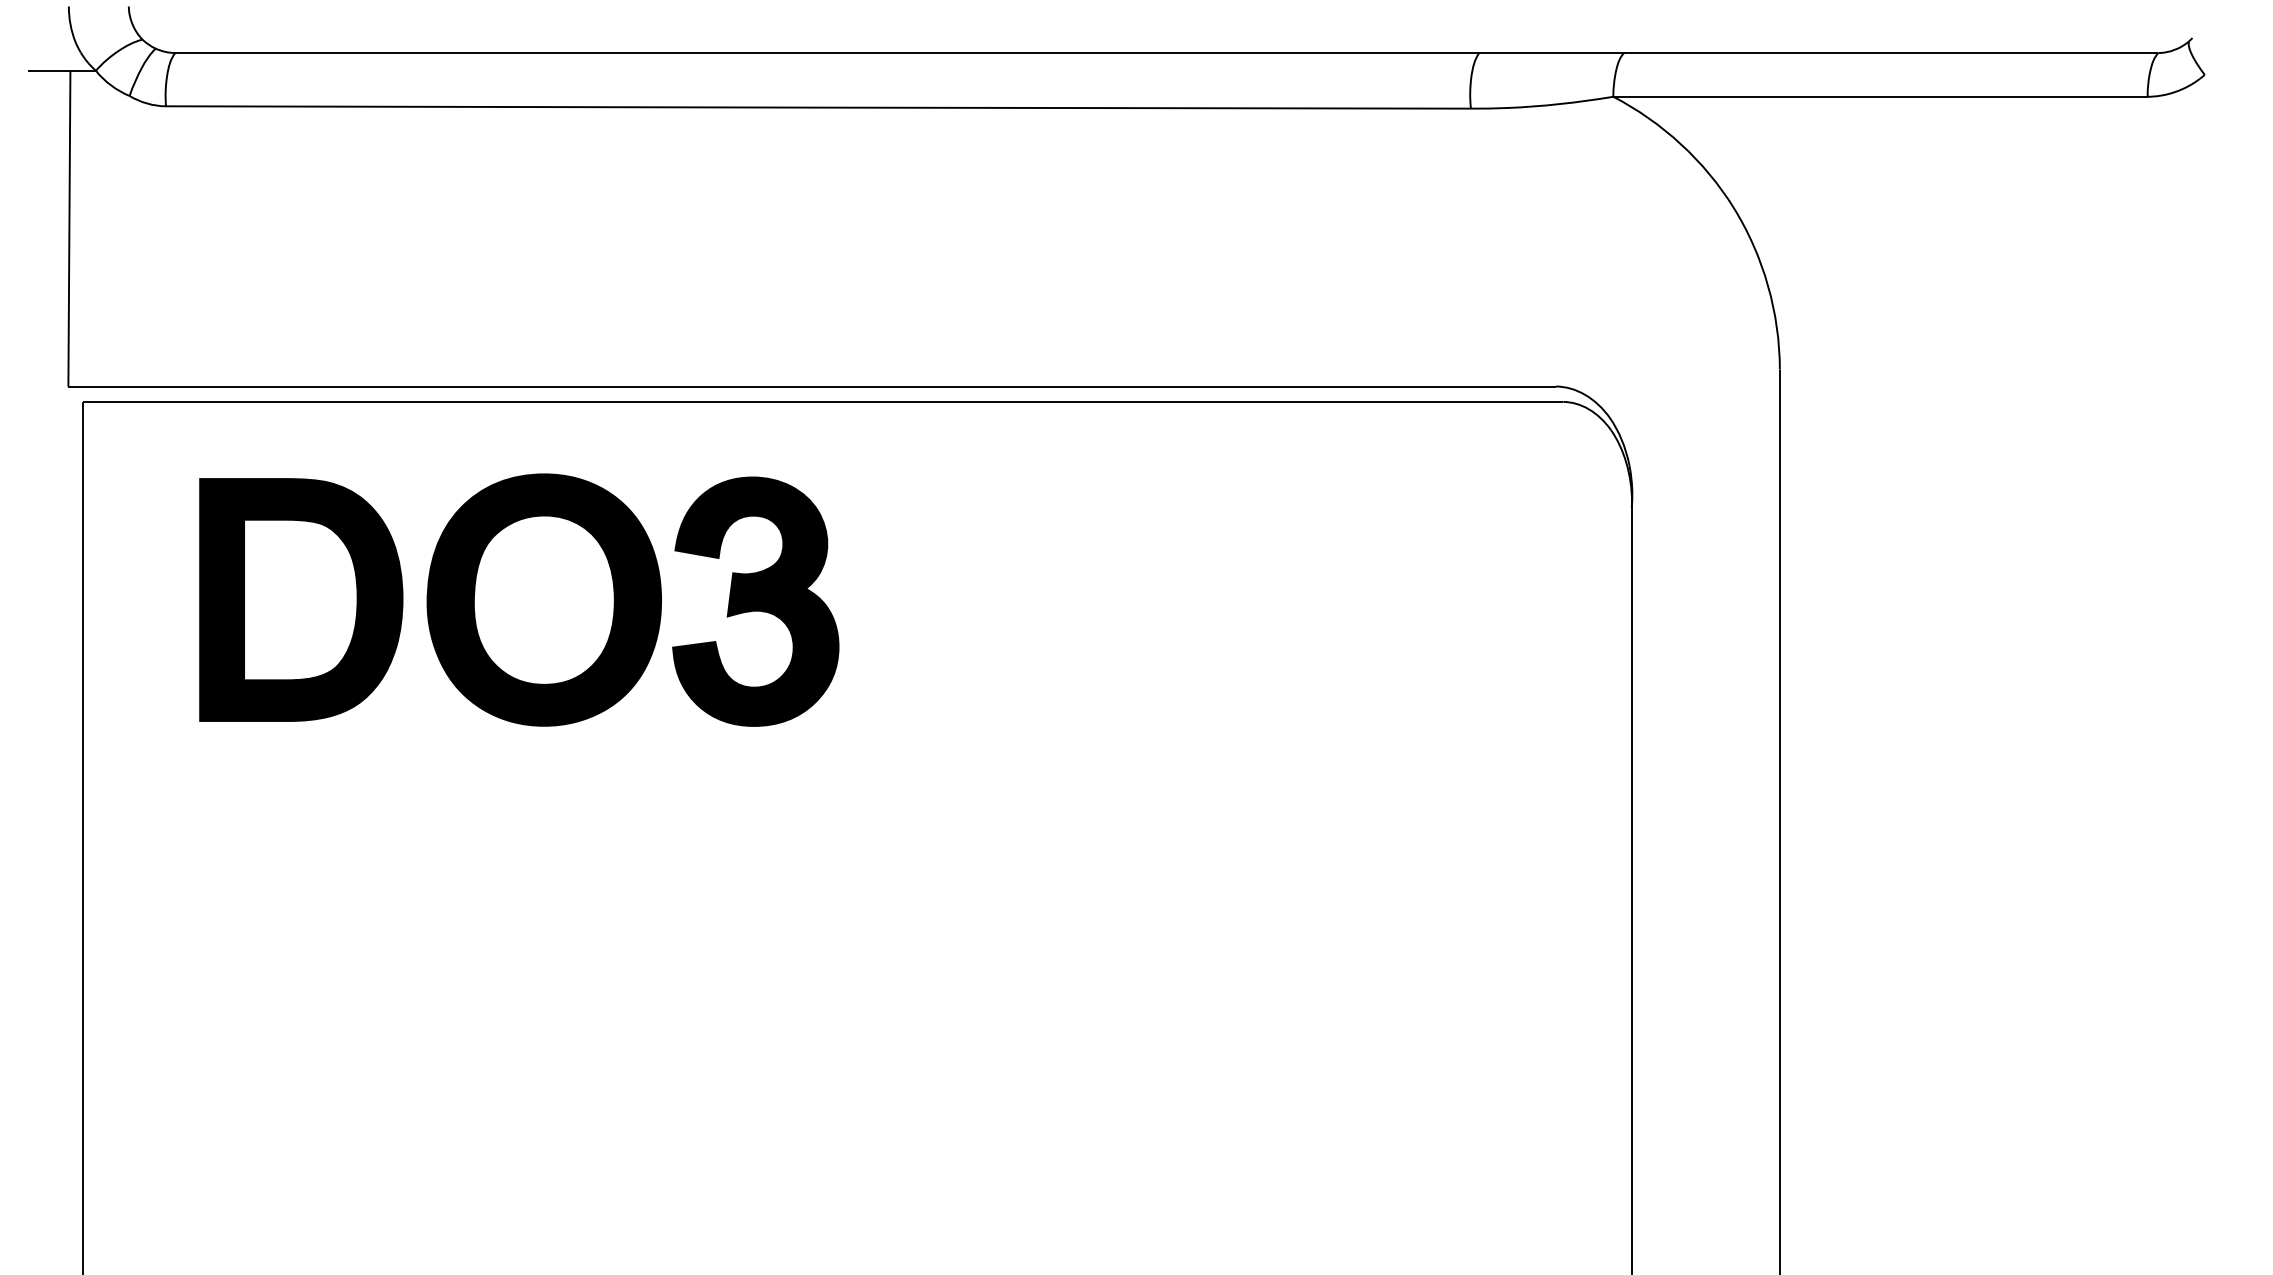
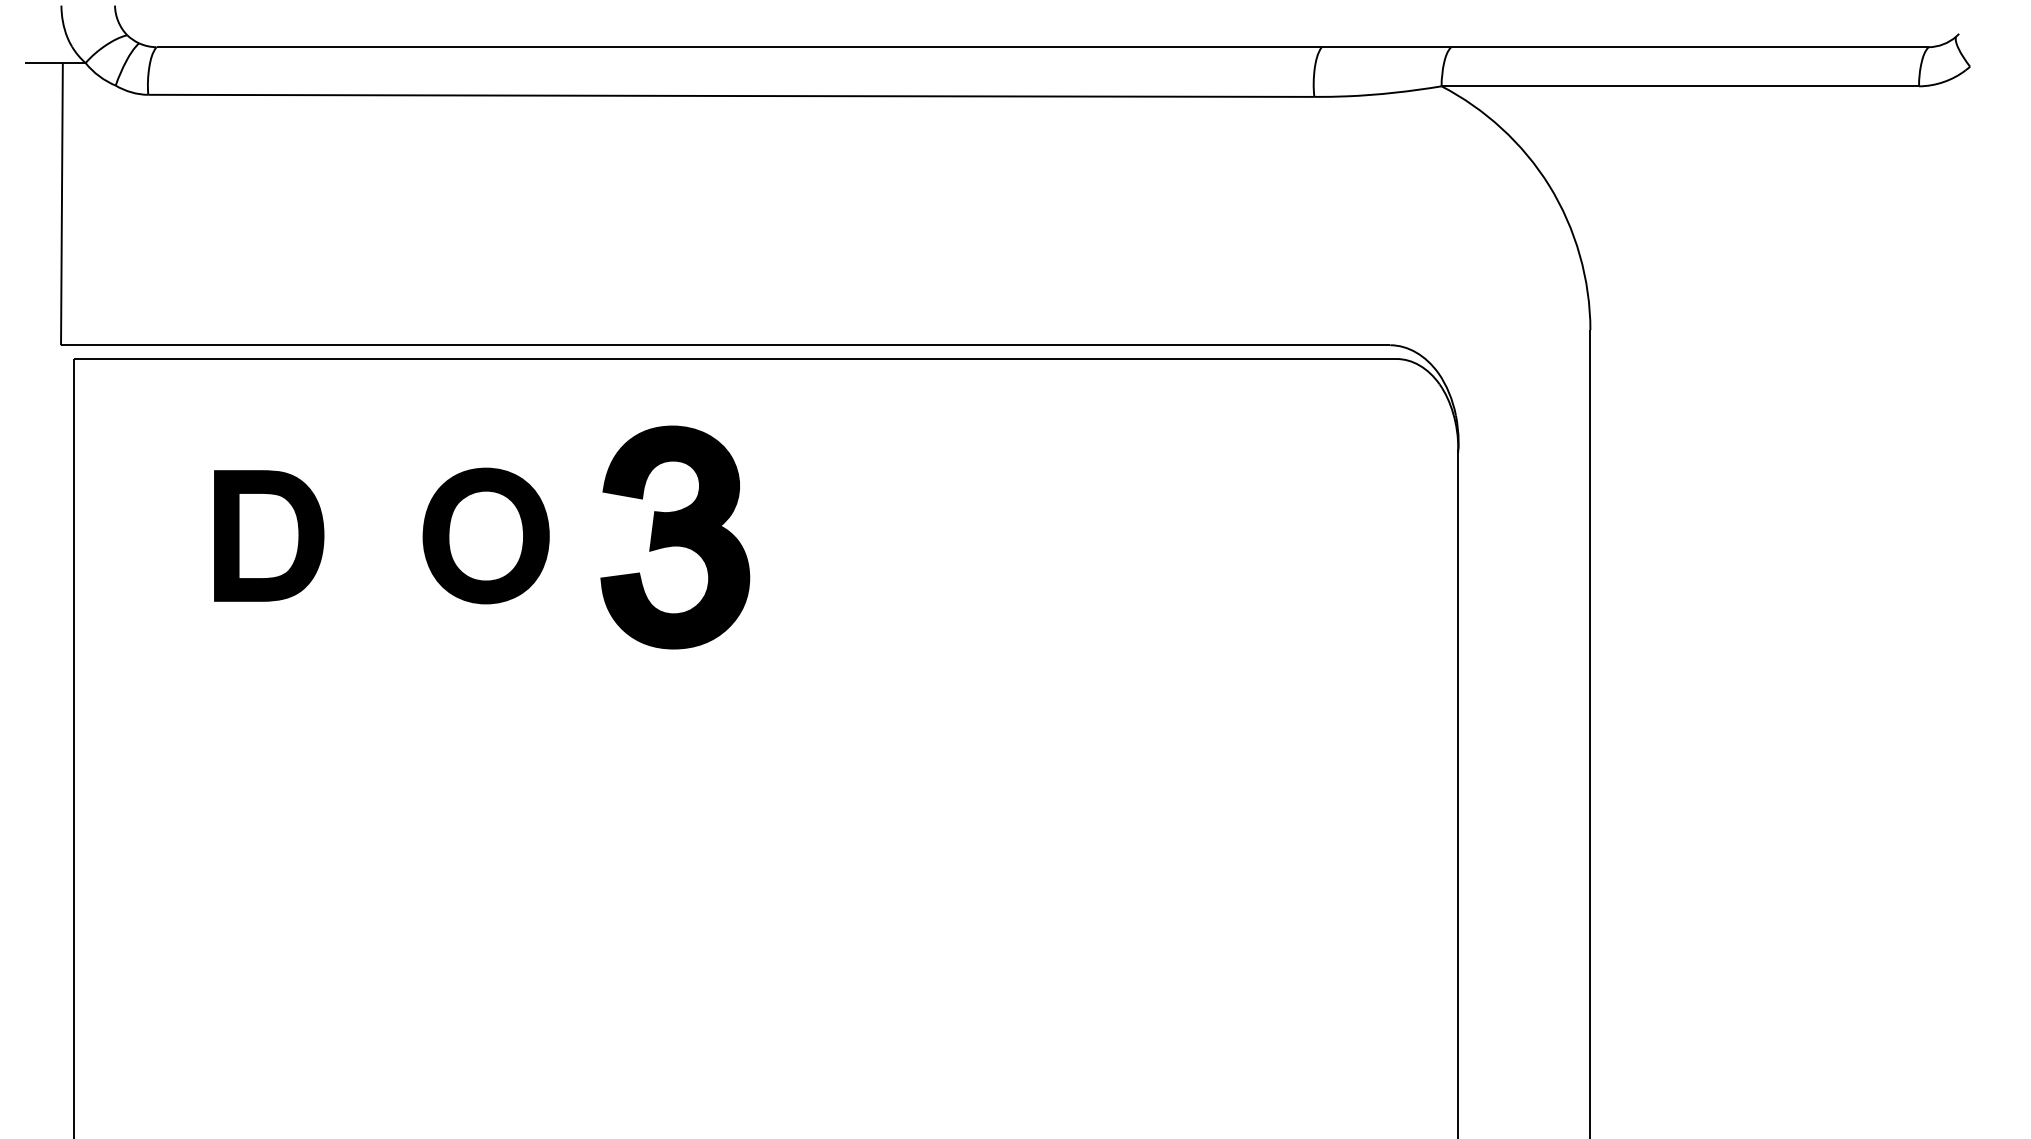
part: (301, 599) -> (269, 535), size x0.6
part: (543, 599) -> (485, 535), size x0.6

